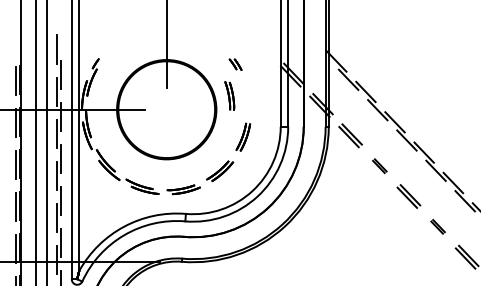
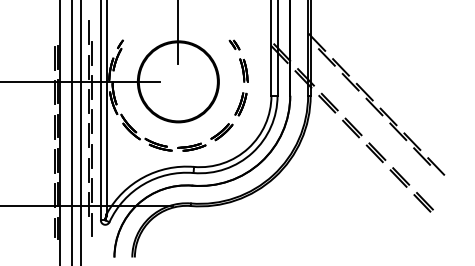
part: (229, 95) -> (243, 70), moved
part: (379, 165) -> (352, 127), size x1.67
part: (437, 226) -> (399, 177), size x1.67

